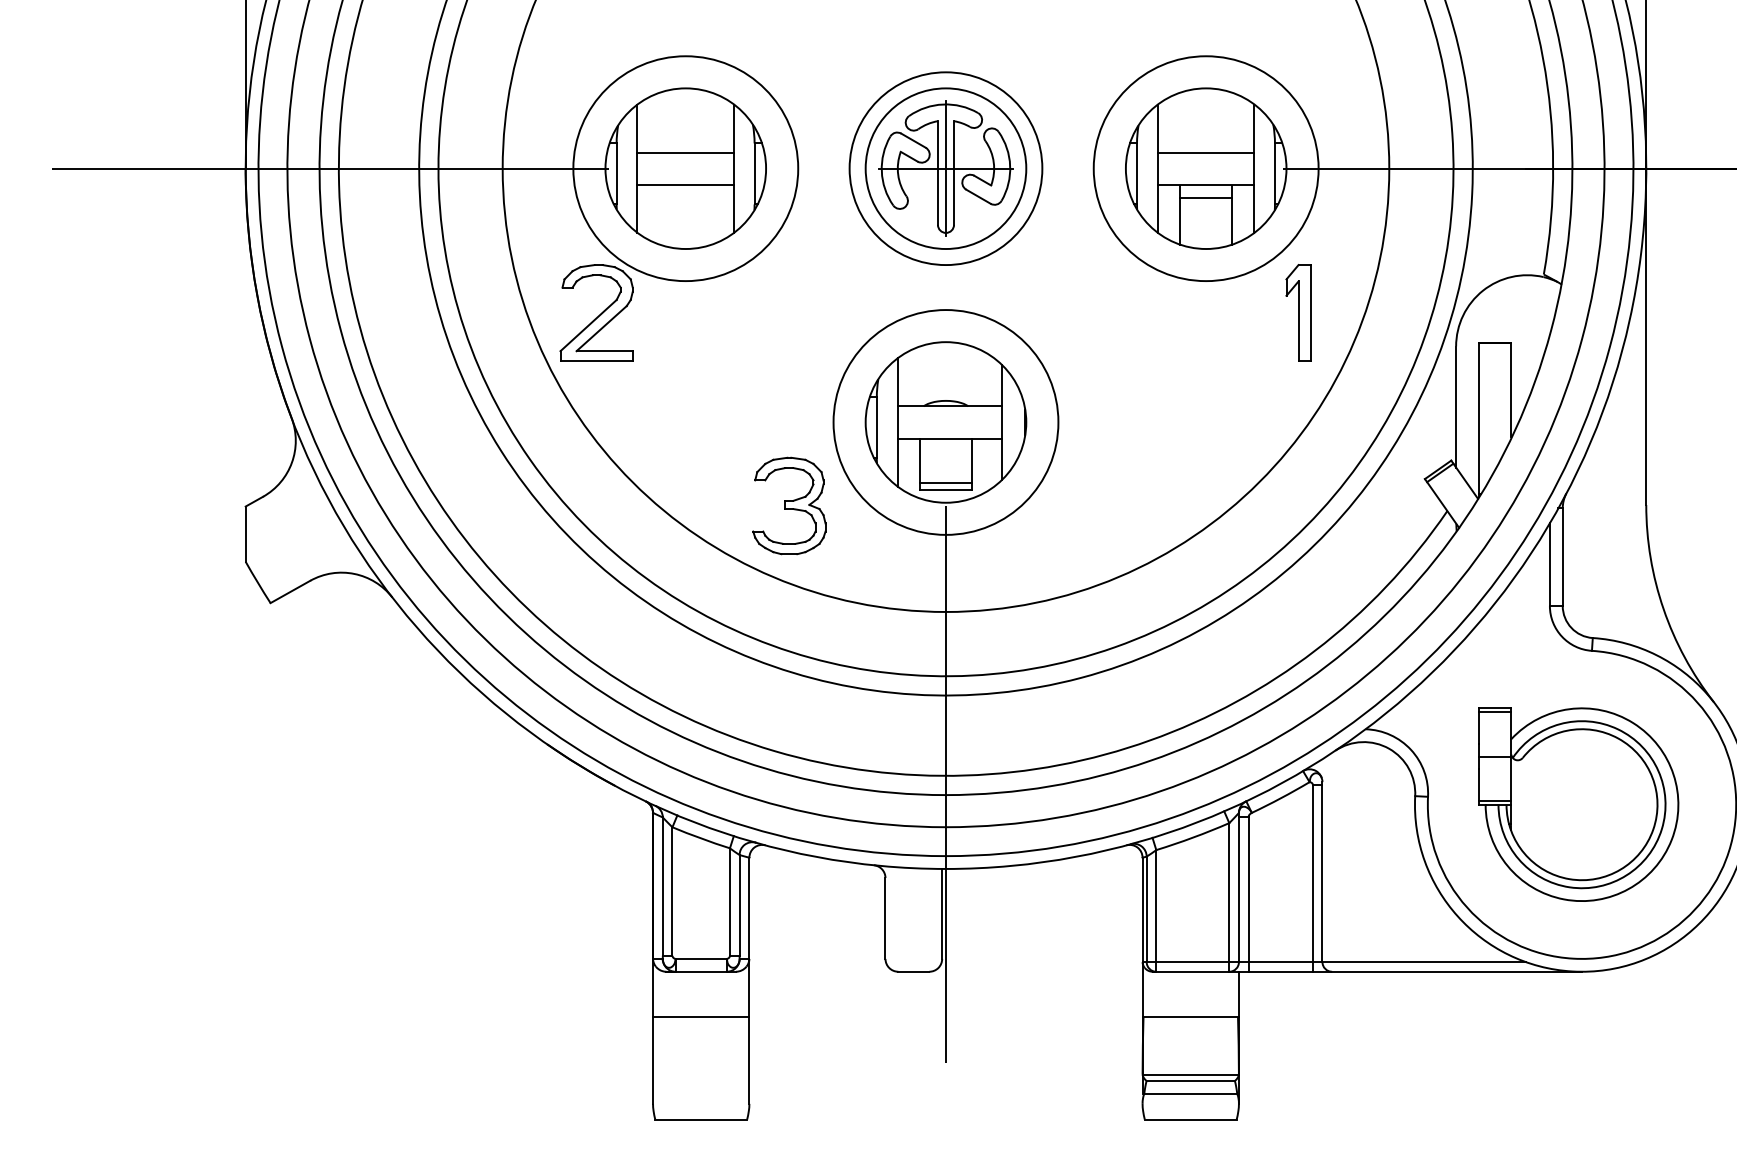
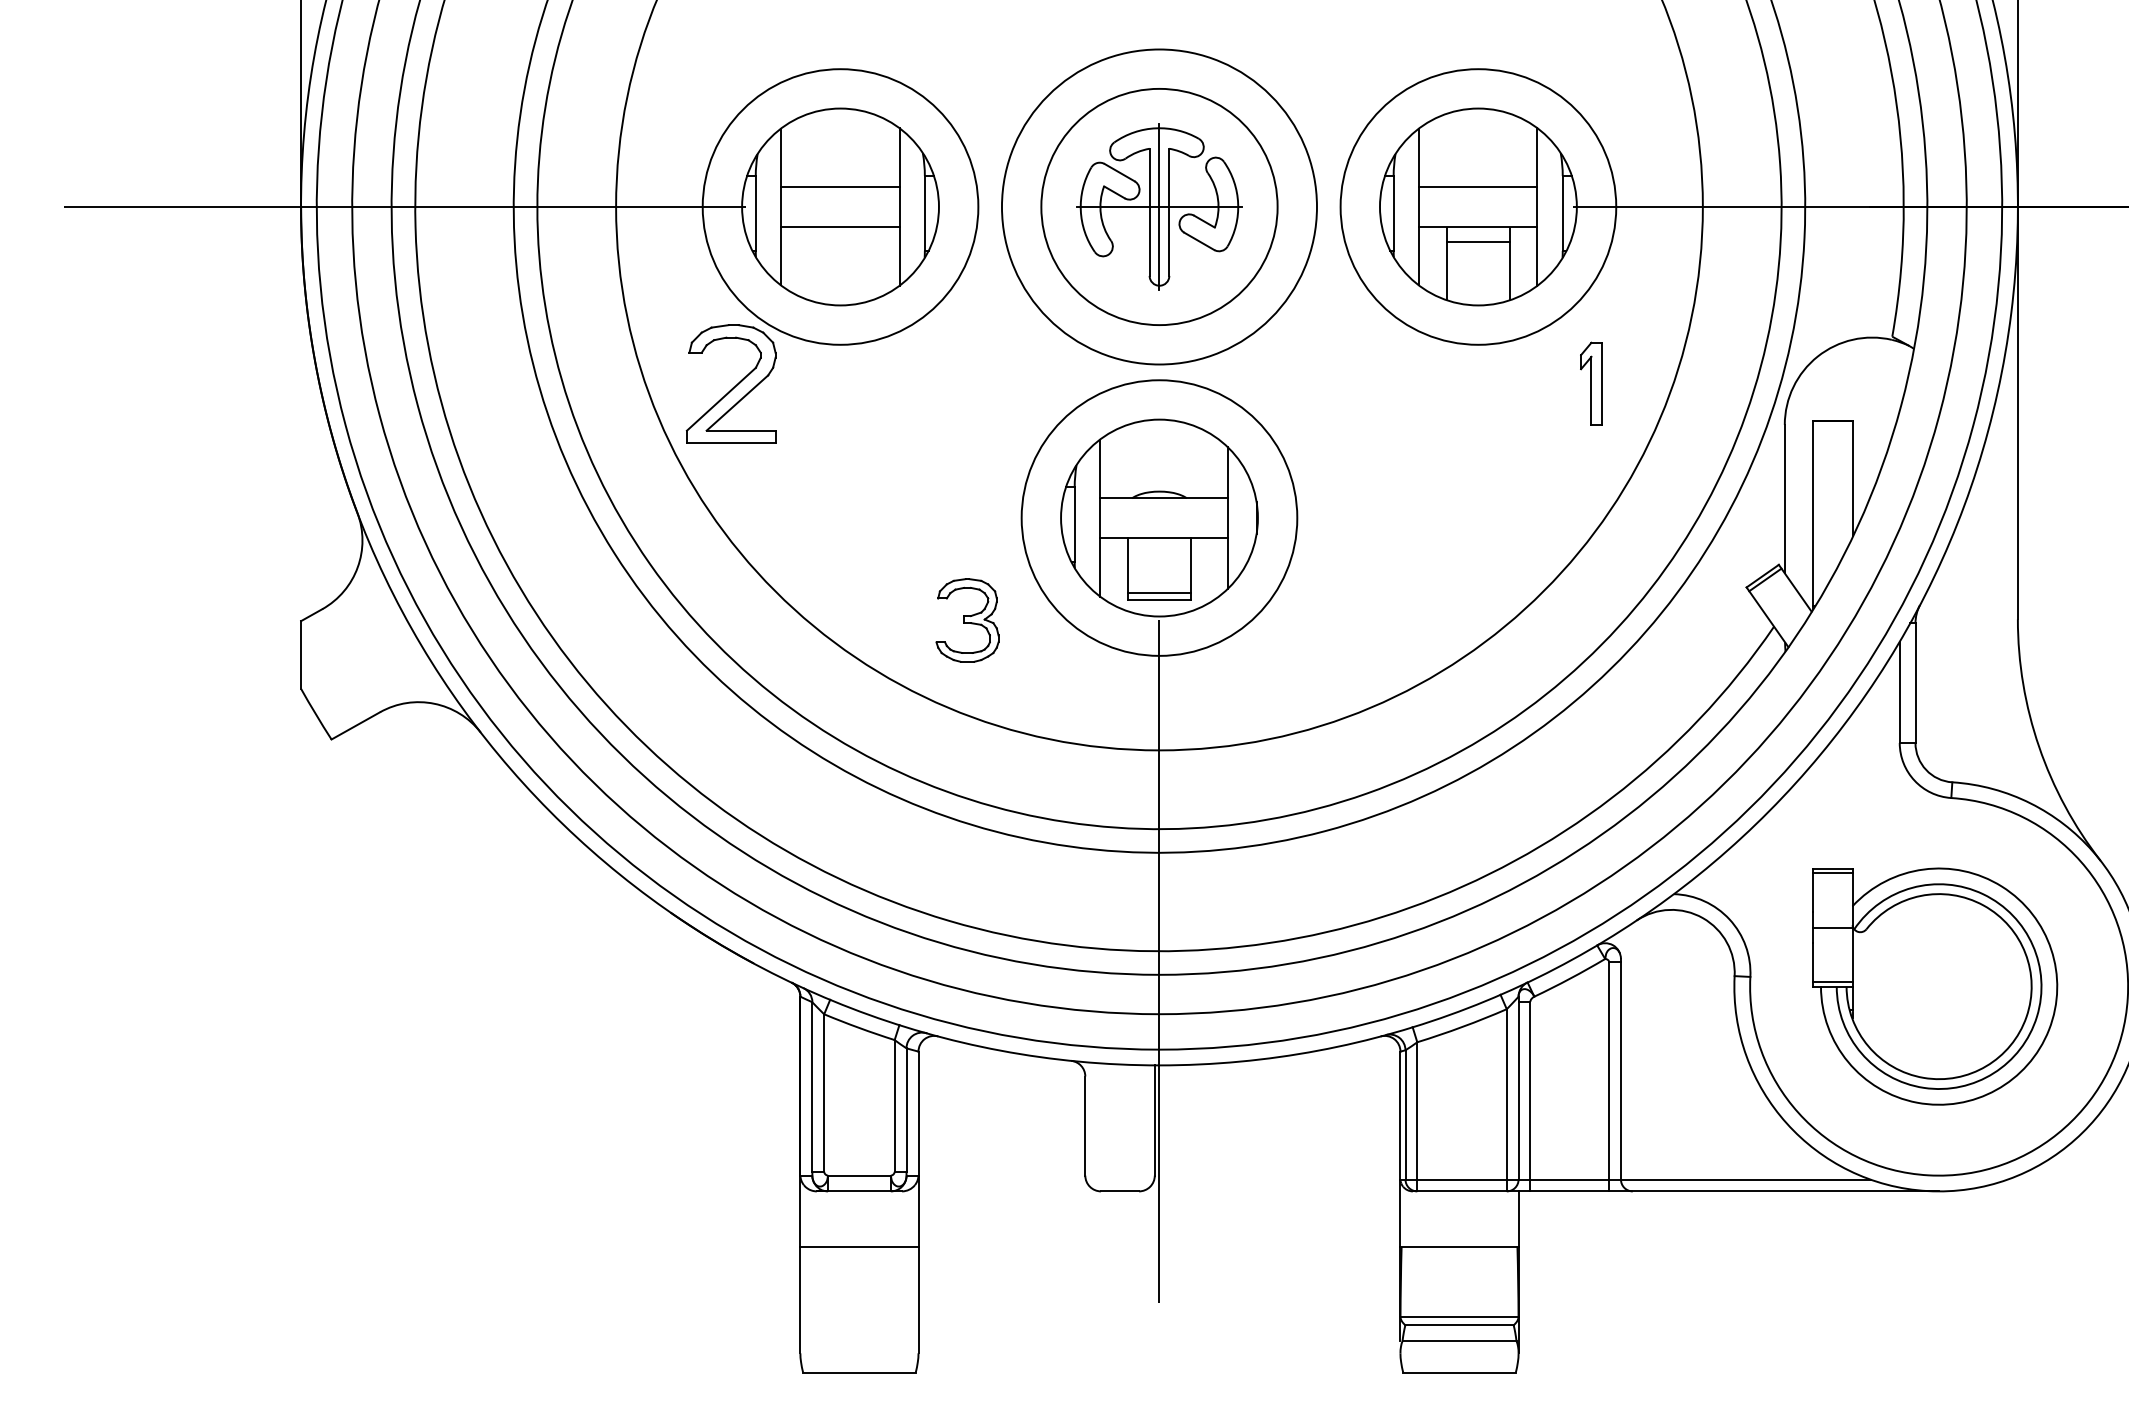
circle: (946, 168) -> (1159, 206), size x1.6
part: (1297, 312) -> (1590, 383), size x0.7
part: (789, 506) -> (967, 620), size x0.7

